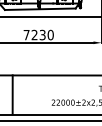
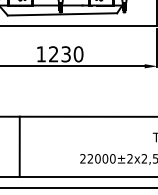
text: (26, 35) -> (41, 54), 7230 -> 1230

